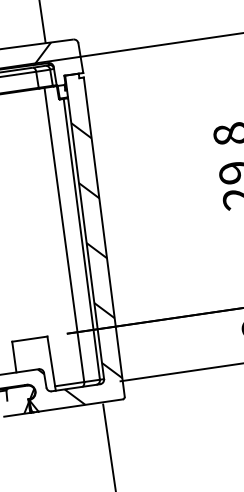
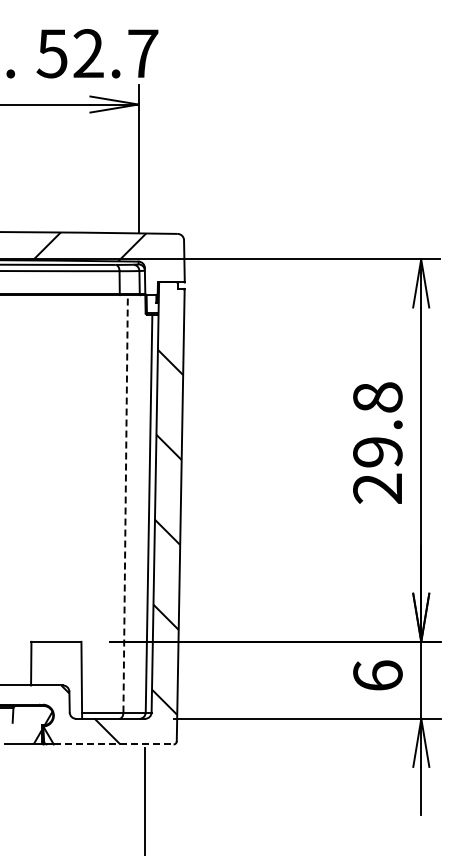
line: (64, 234) -> (125, 503), solid -> dashed
line: (80, 405) -> (113, 744), solid -> dashed

